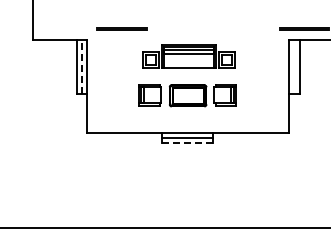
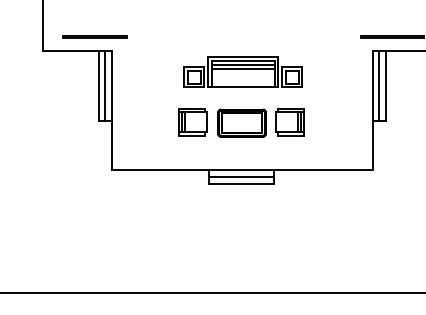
line: (121, 28) -> (94, 36), moved
line: (81, 66) -> (104, 85), dashed -> solid
line: (294, 66) -> (379, 85), added
line: (187, 142) -> (241, 183), dashed -> solid

